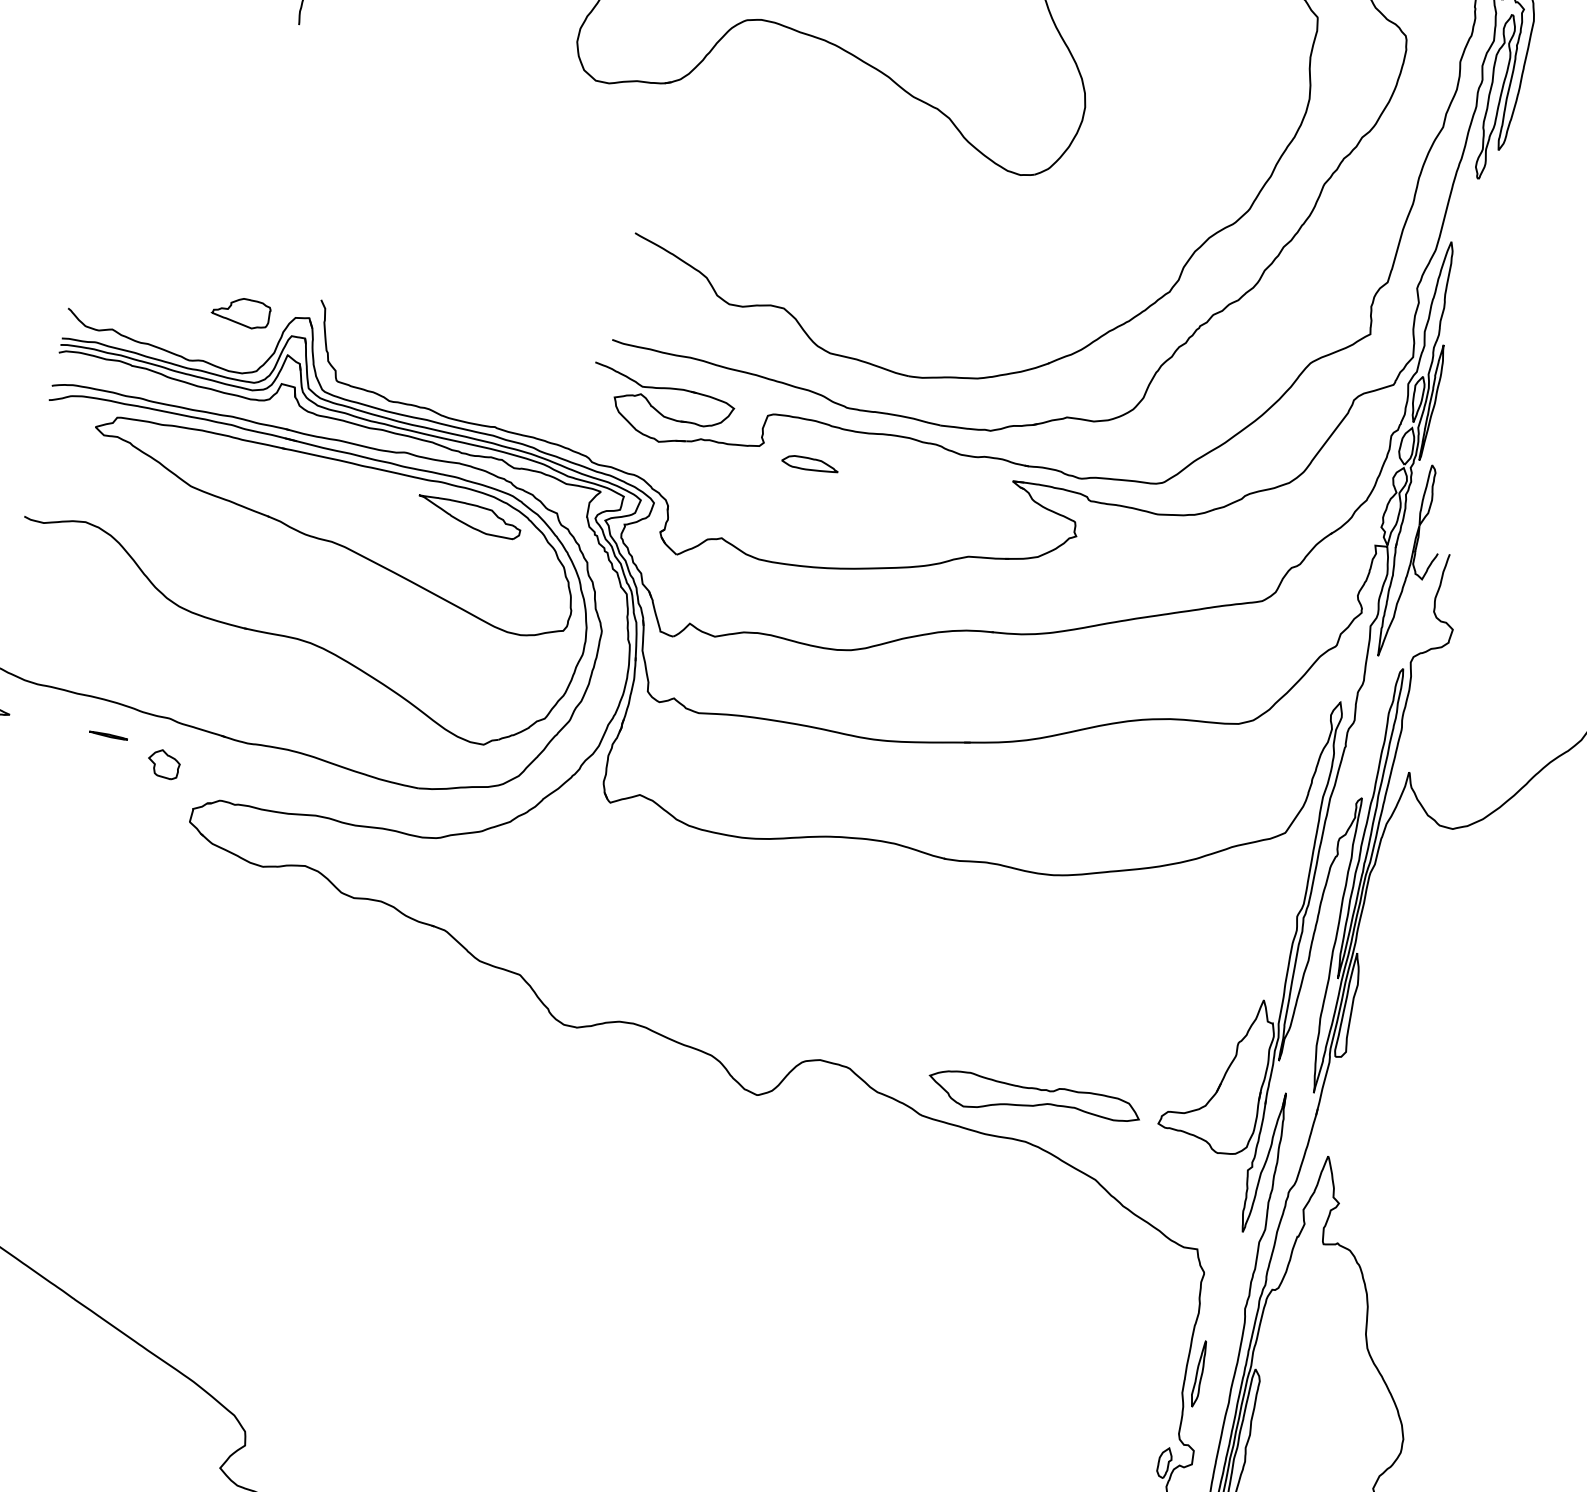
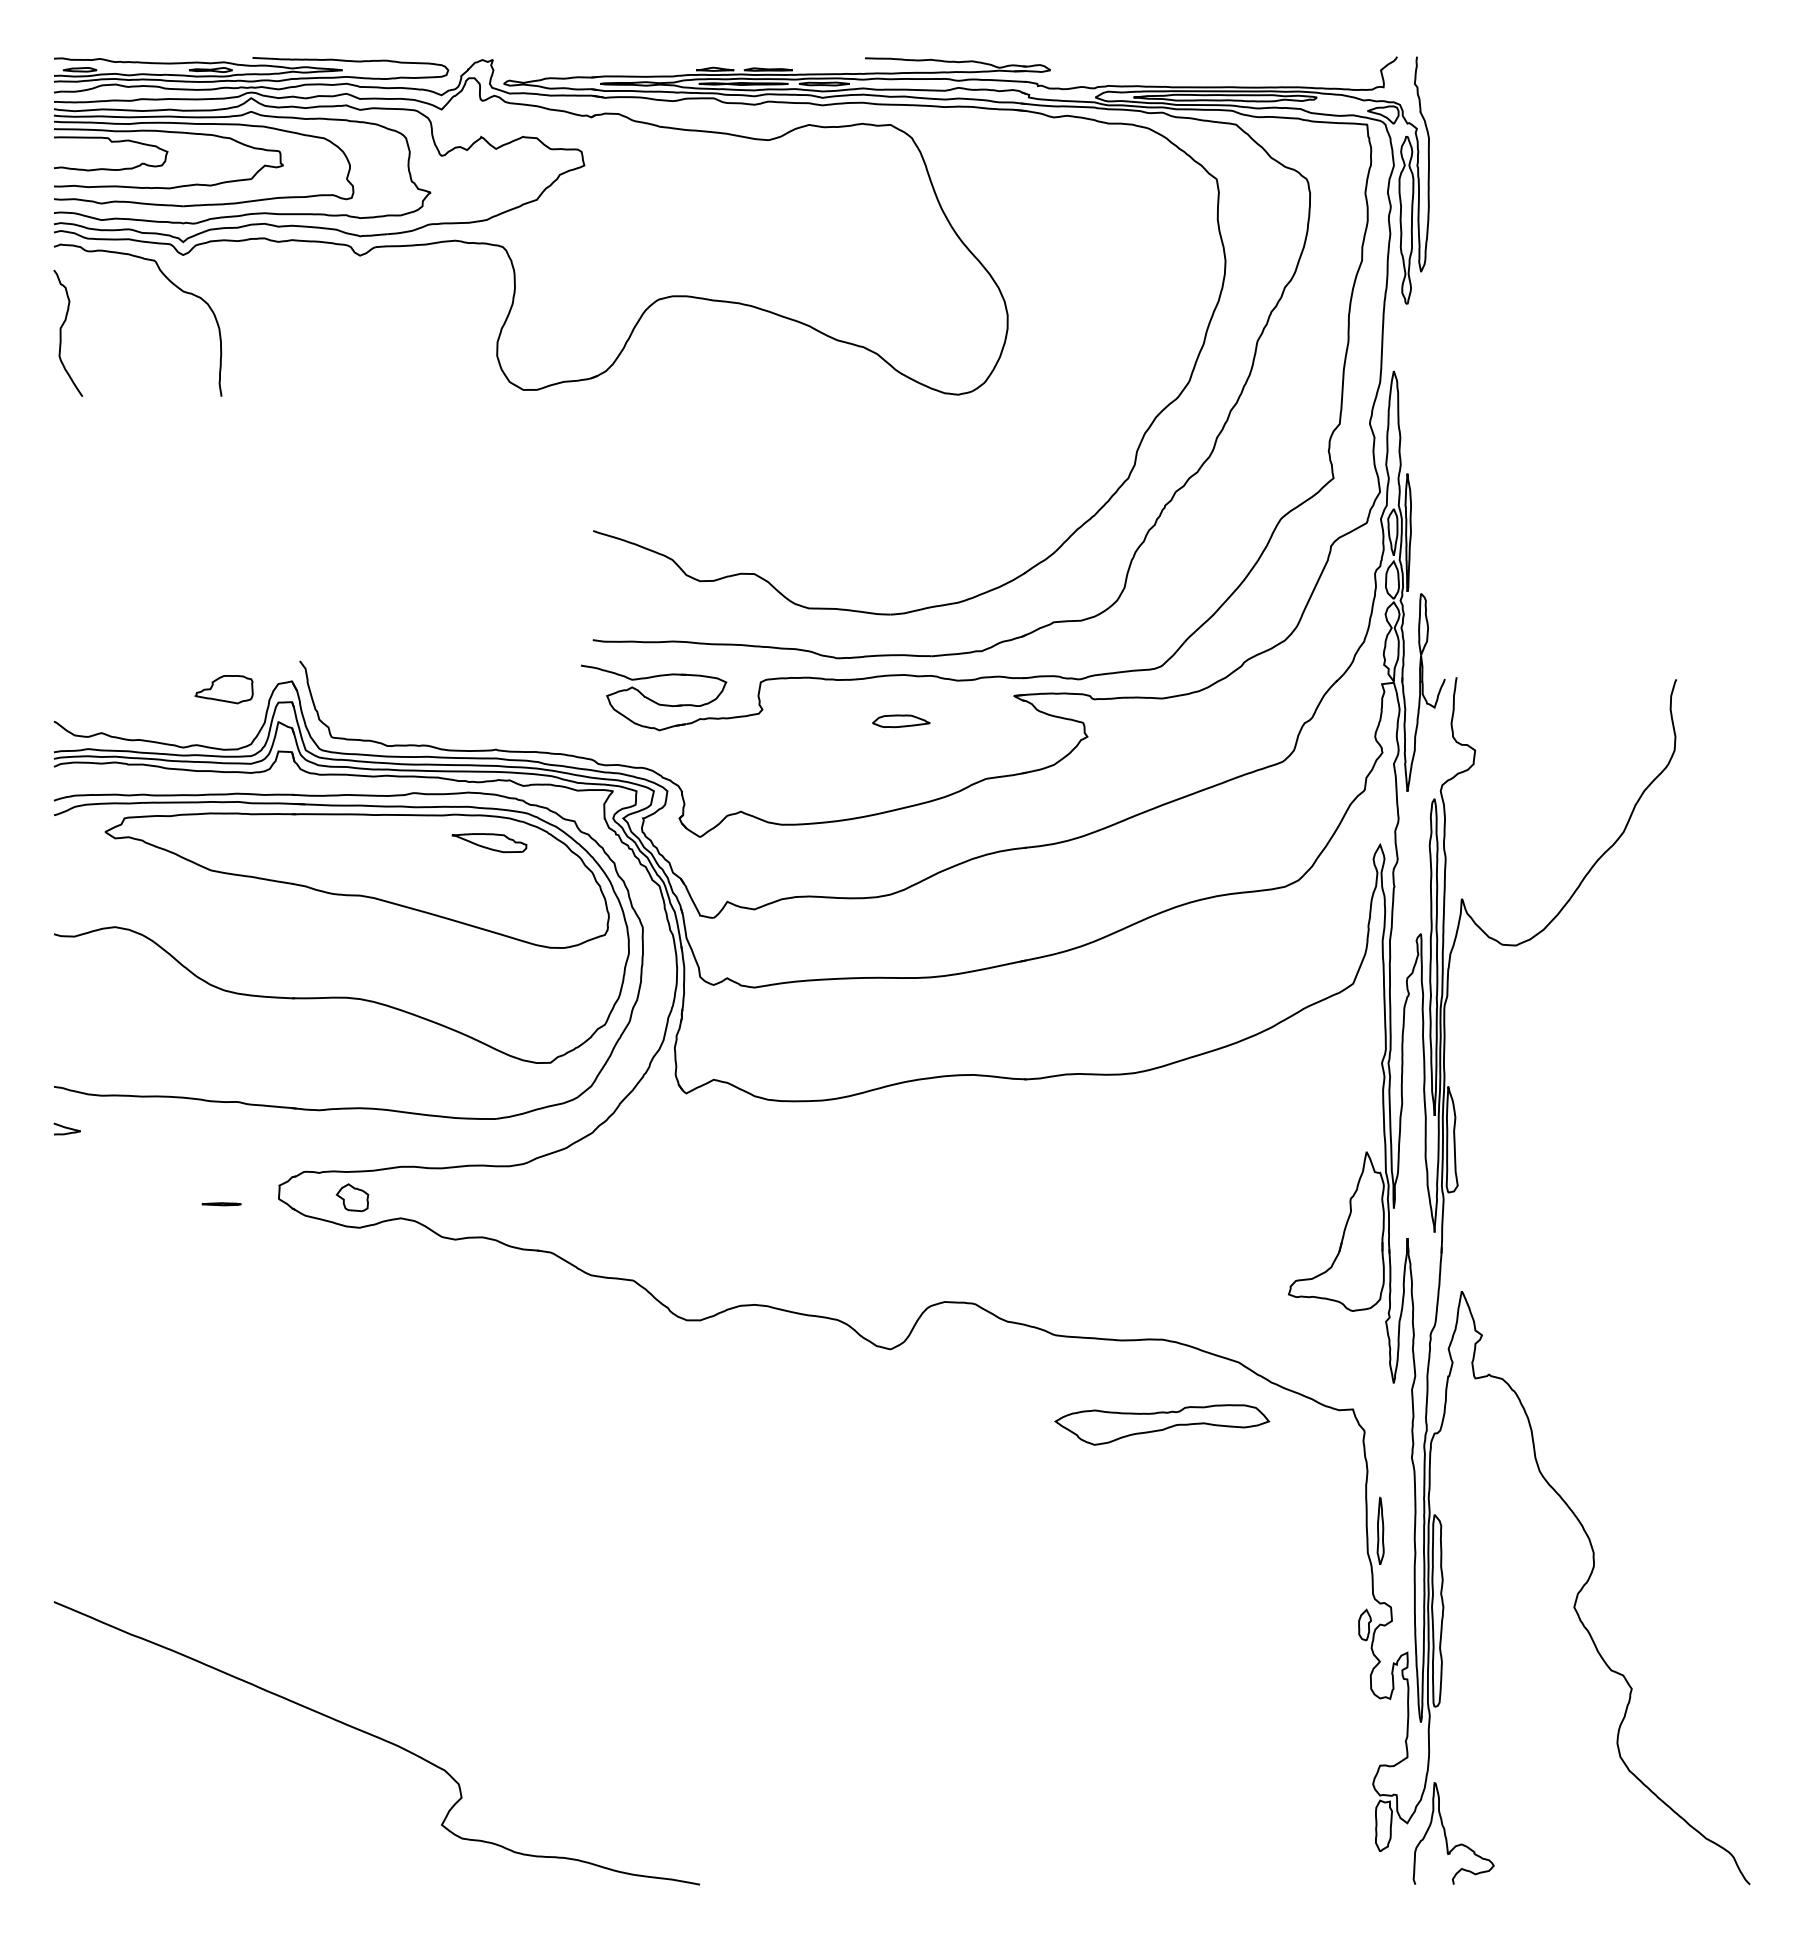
part: (810, 464) -> (901, 721), moved
part: (469, 516) -> (489, 842), size x0.7
line: (108, 735) -> (221, 1204), moved
part: (163, 763) -> (352, 1197), moved
part: (1034, 1100) -> (1162, 1424), moved

